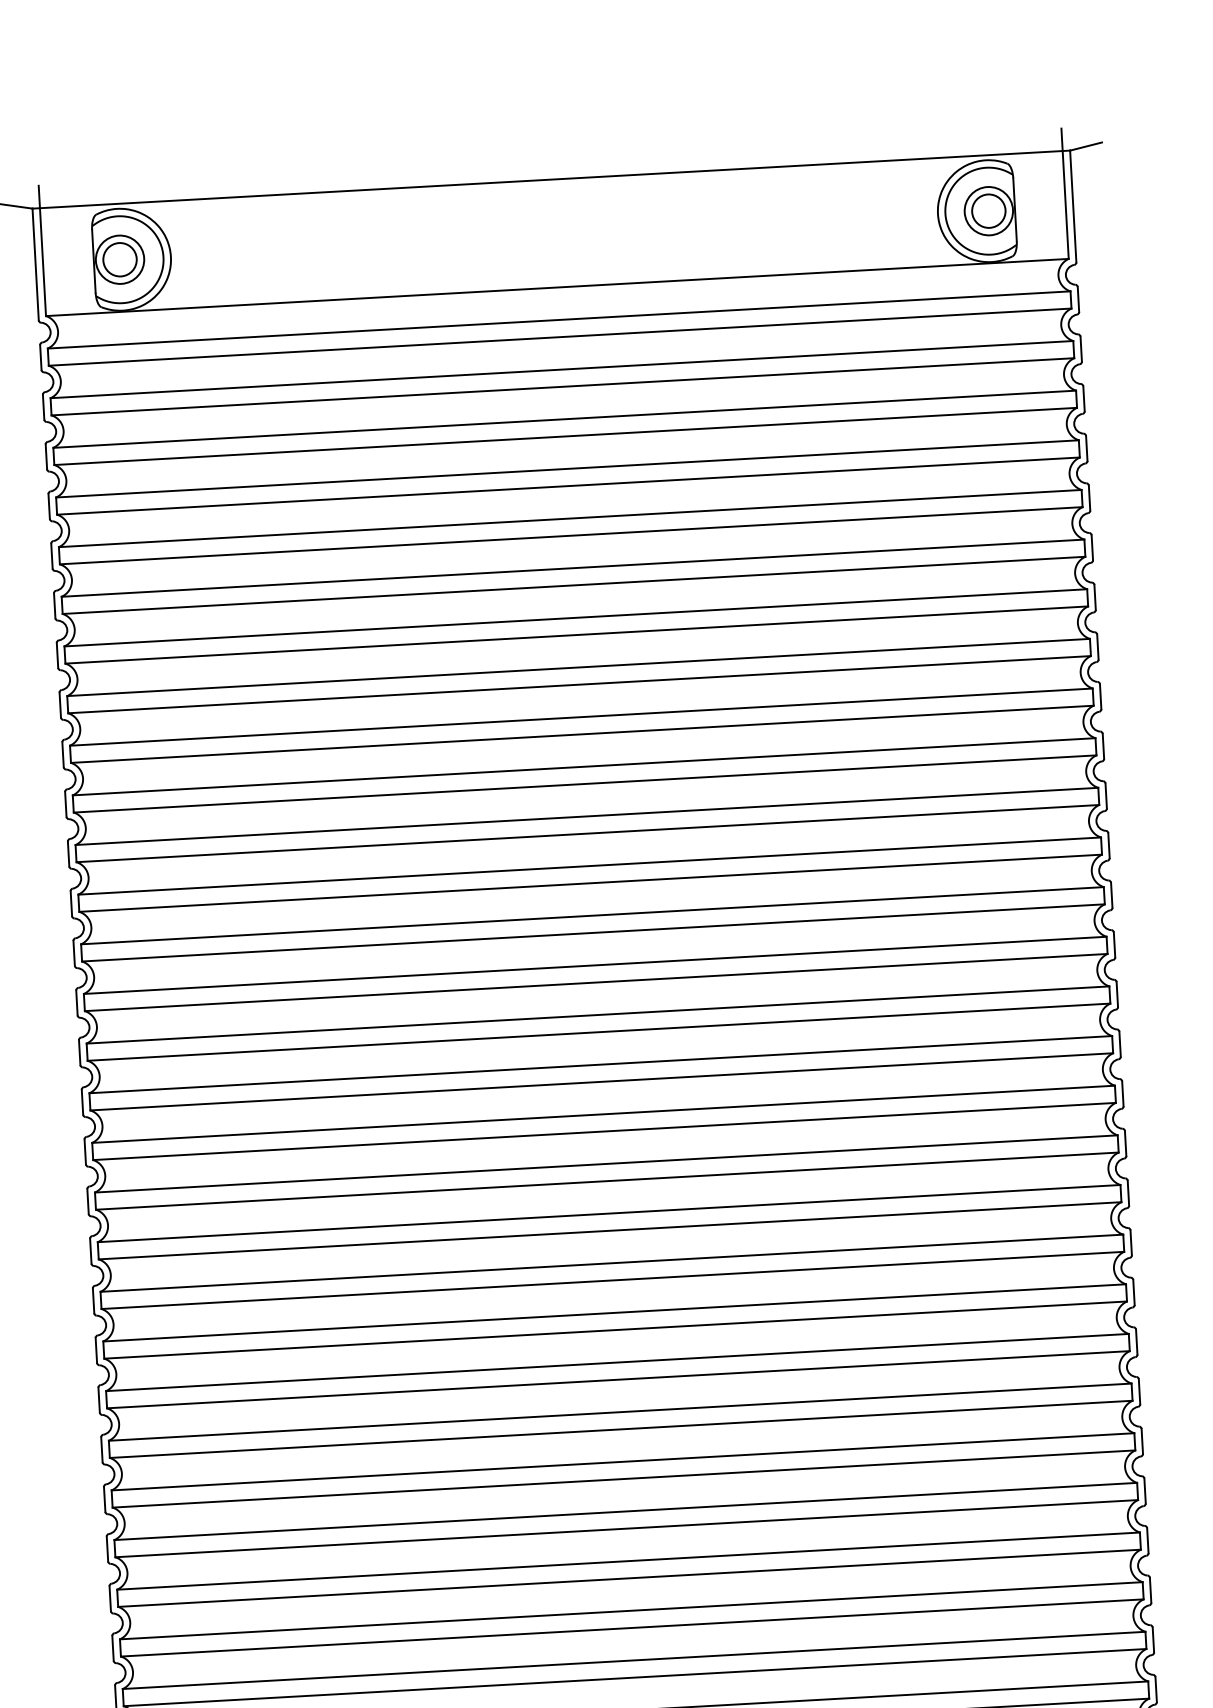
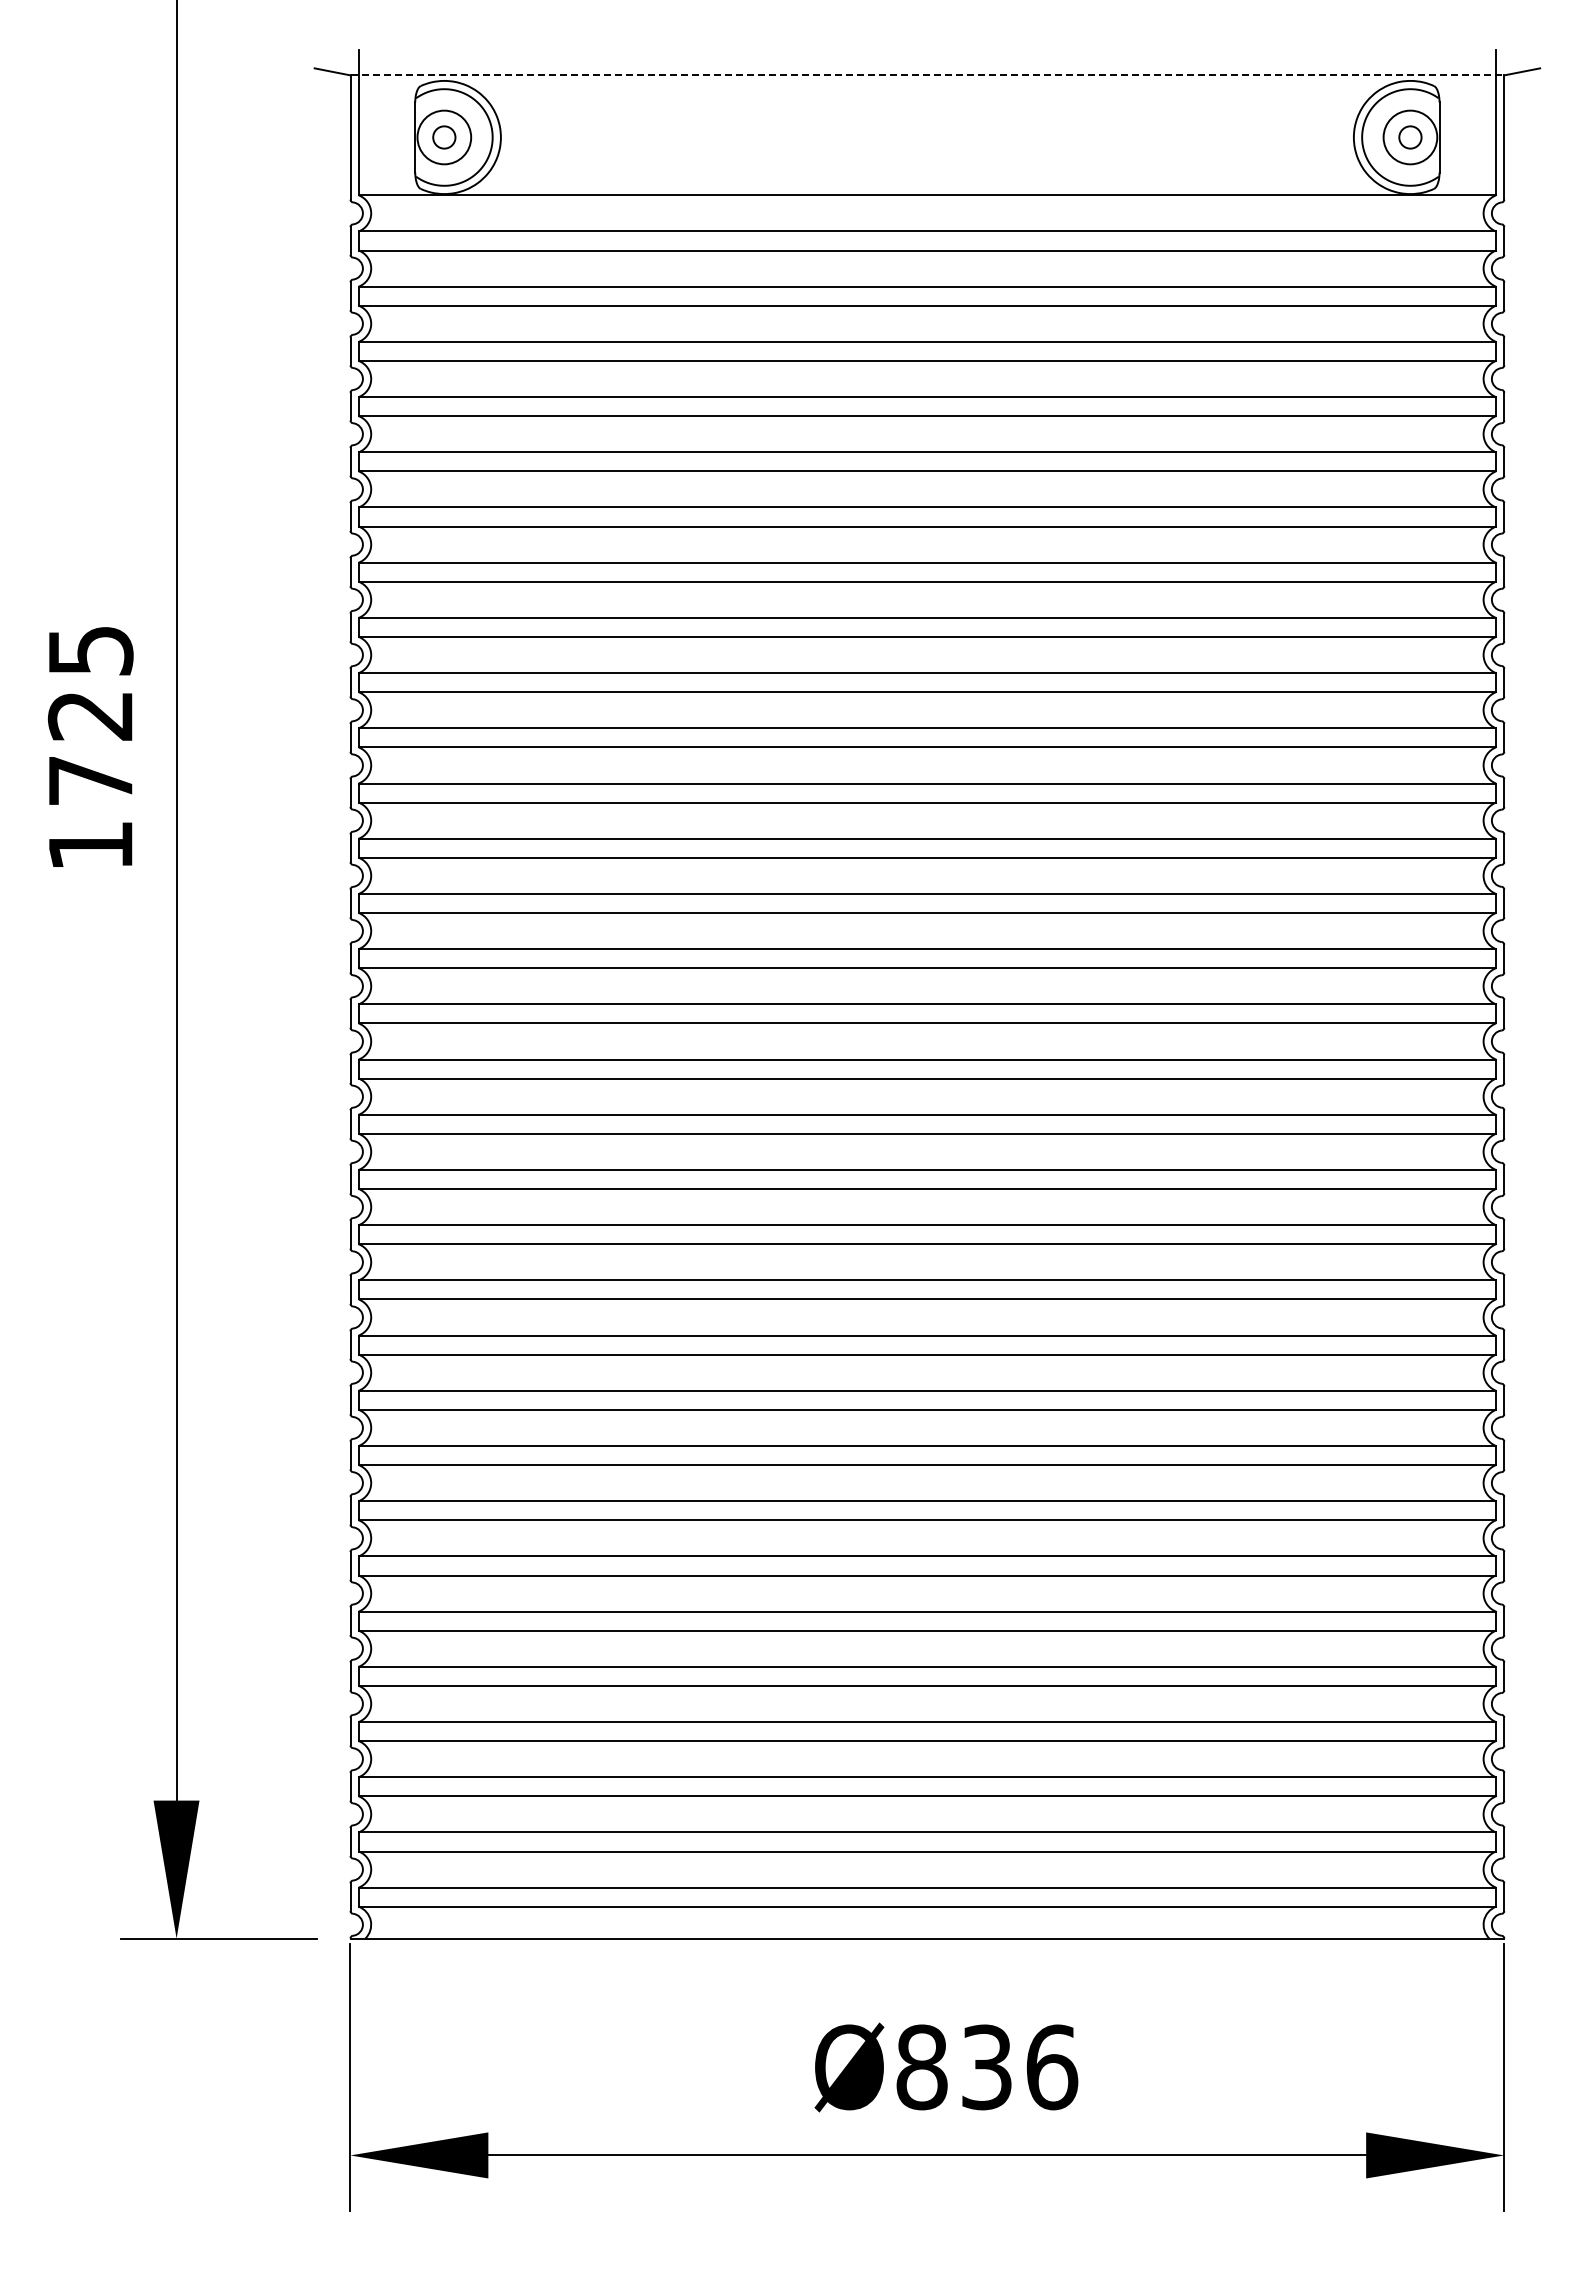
line: (551, 179) -> (927, 75), solid -> dashed
circle: (988, 211) -> (1410, 137), size x0.6
circle: (119, 259) -> (443, 137), size x0.6

